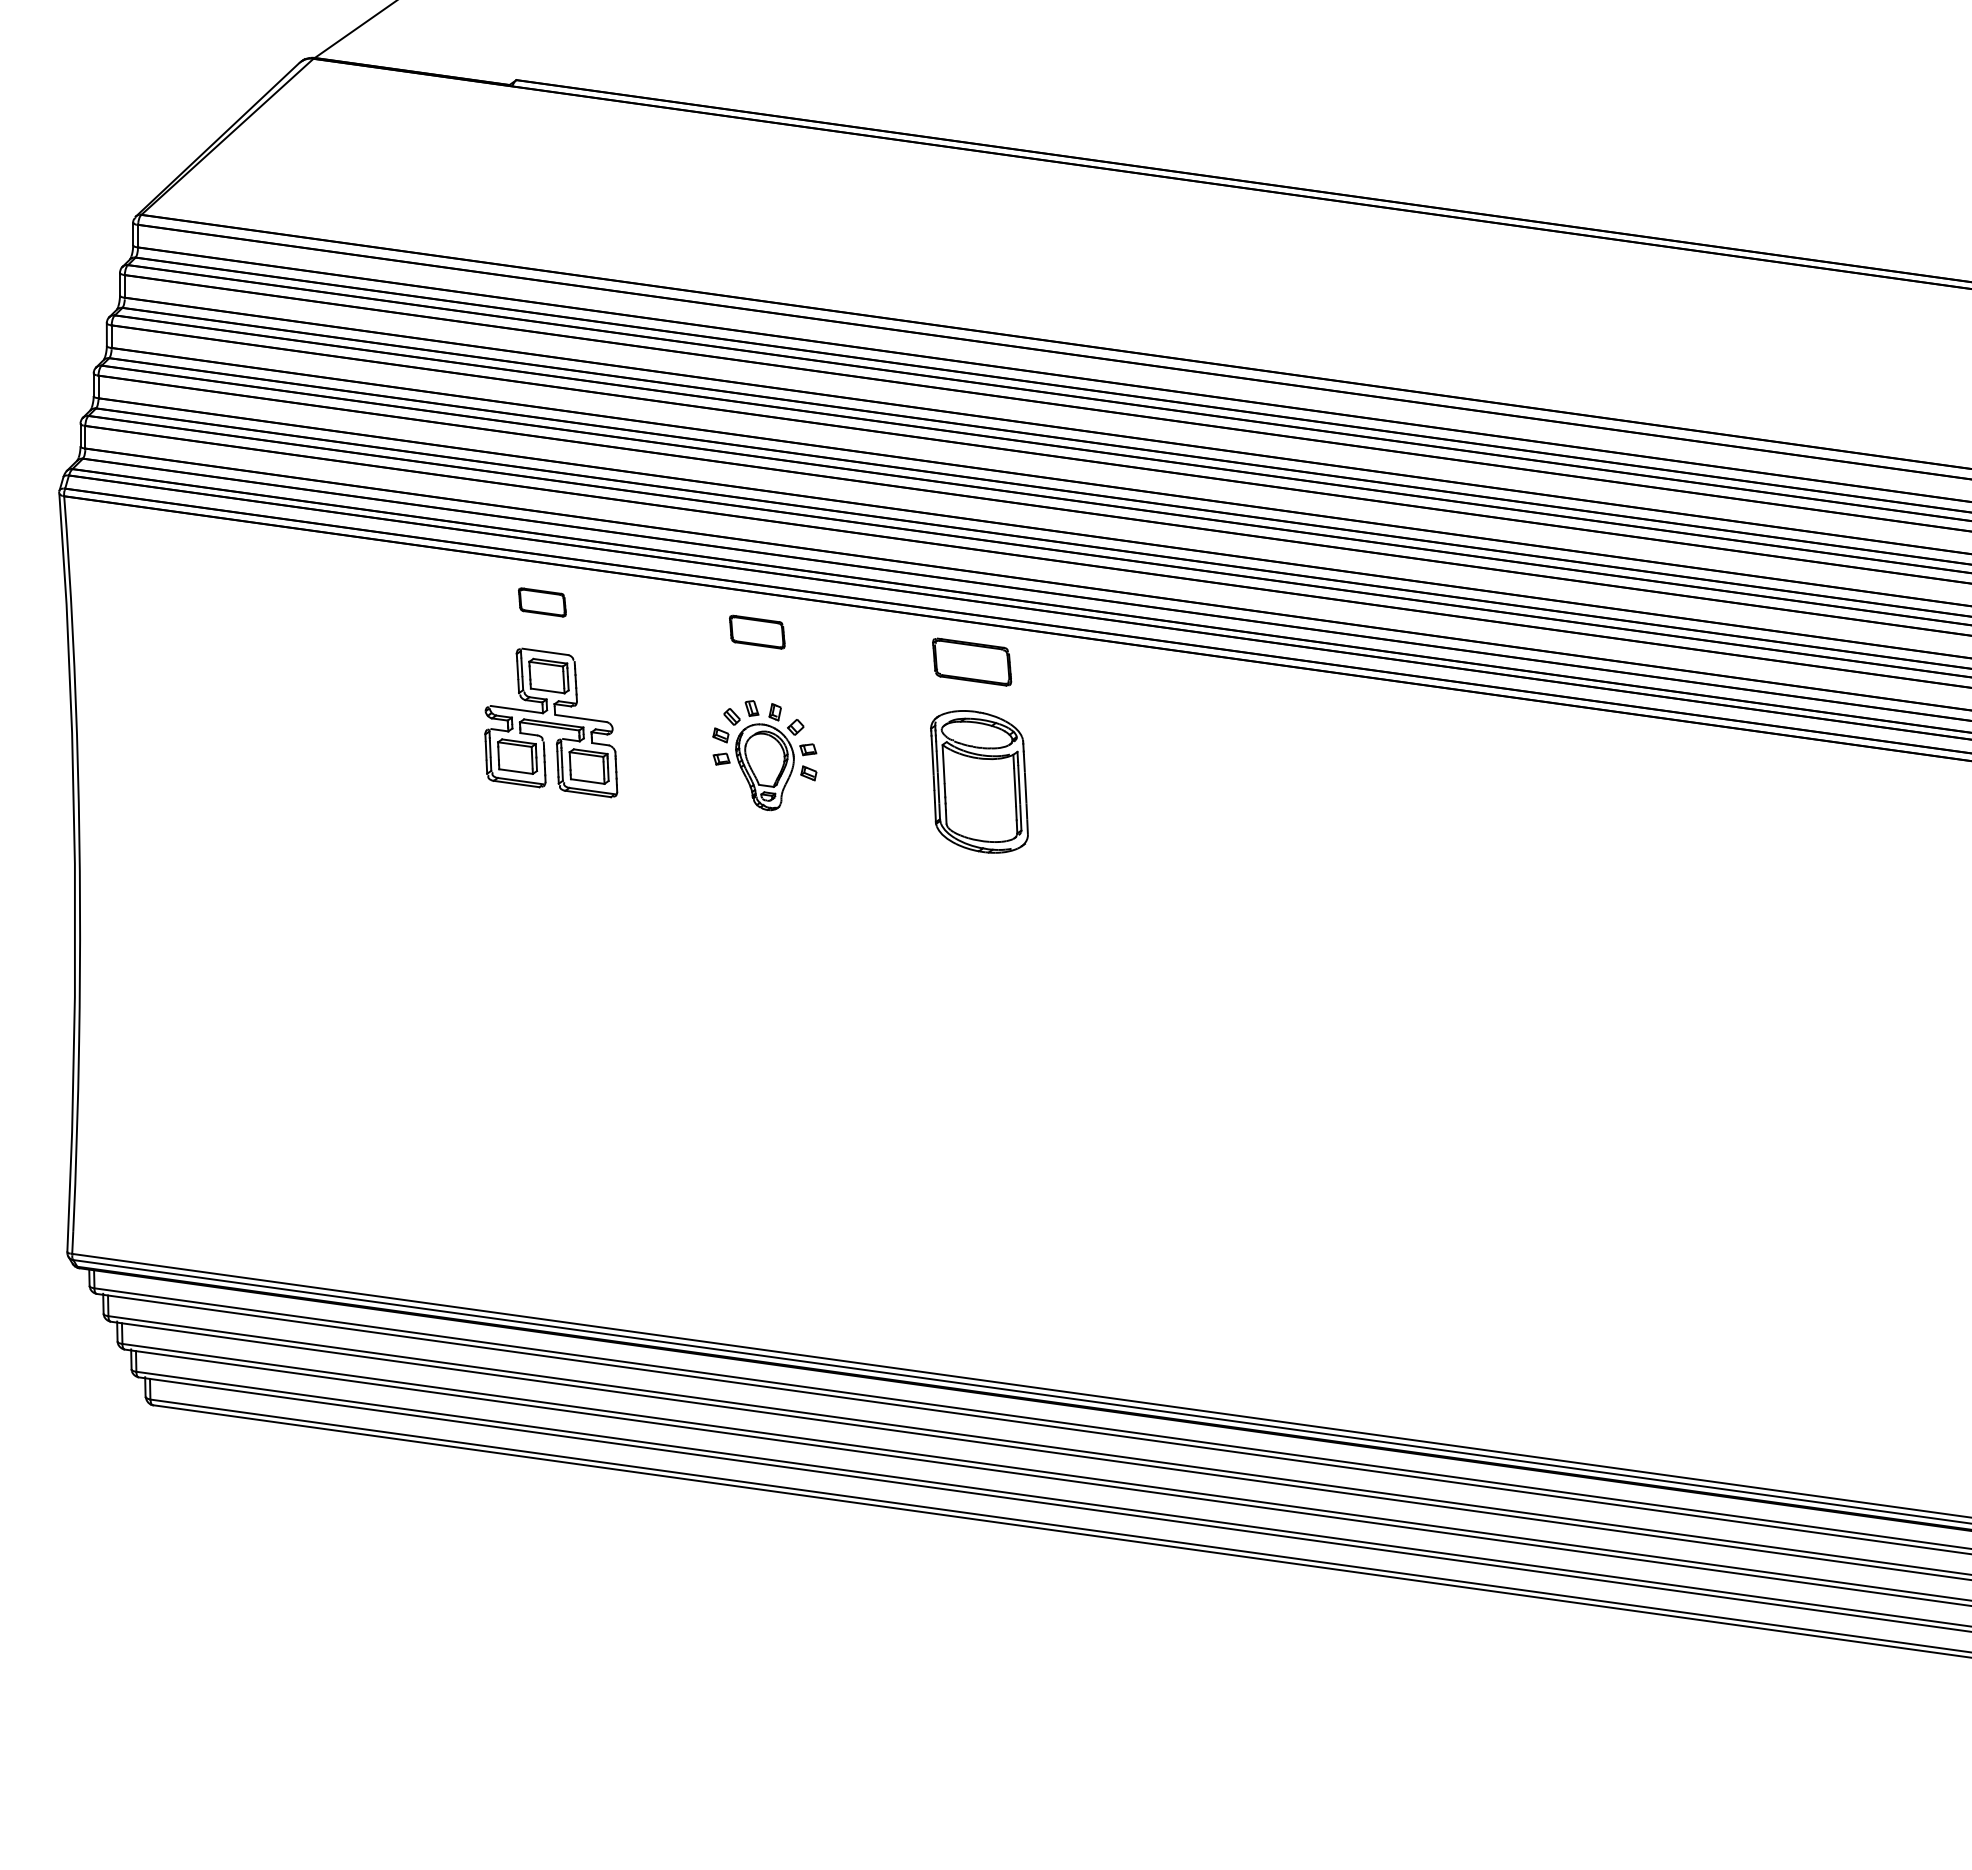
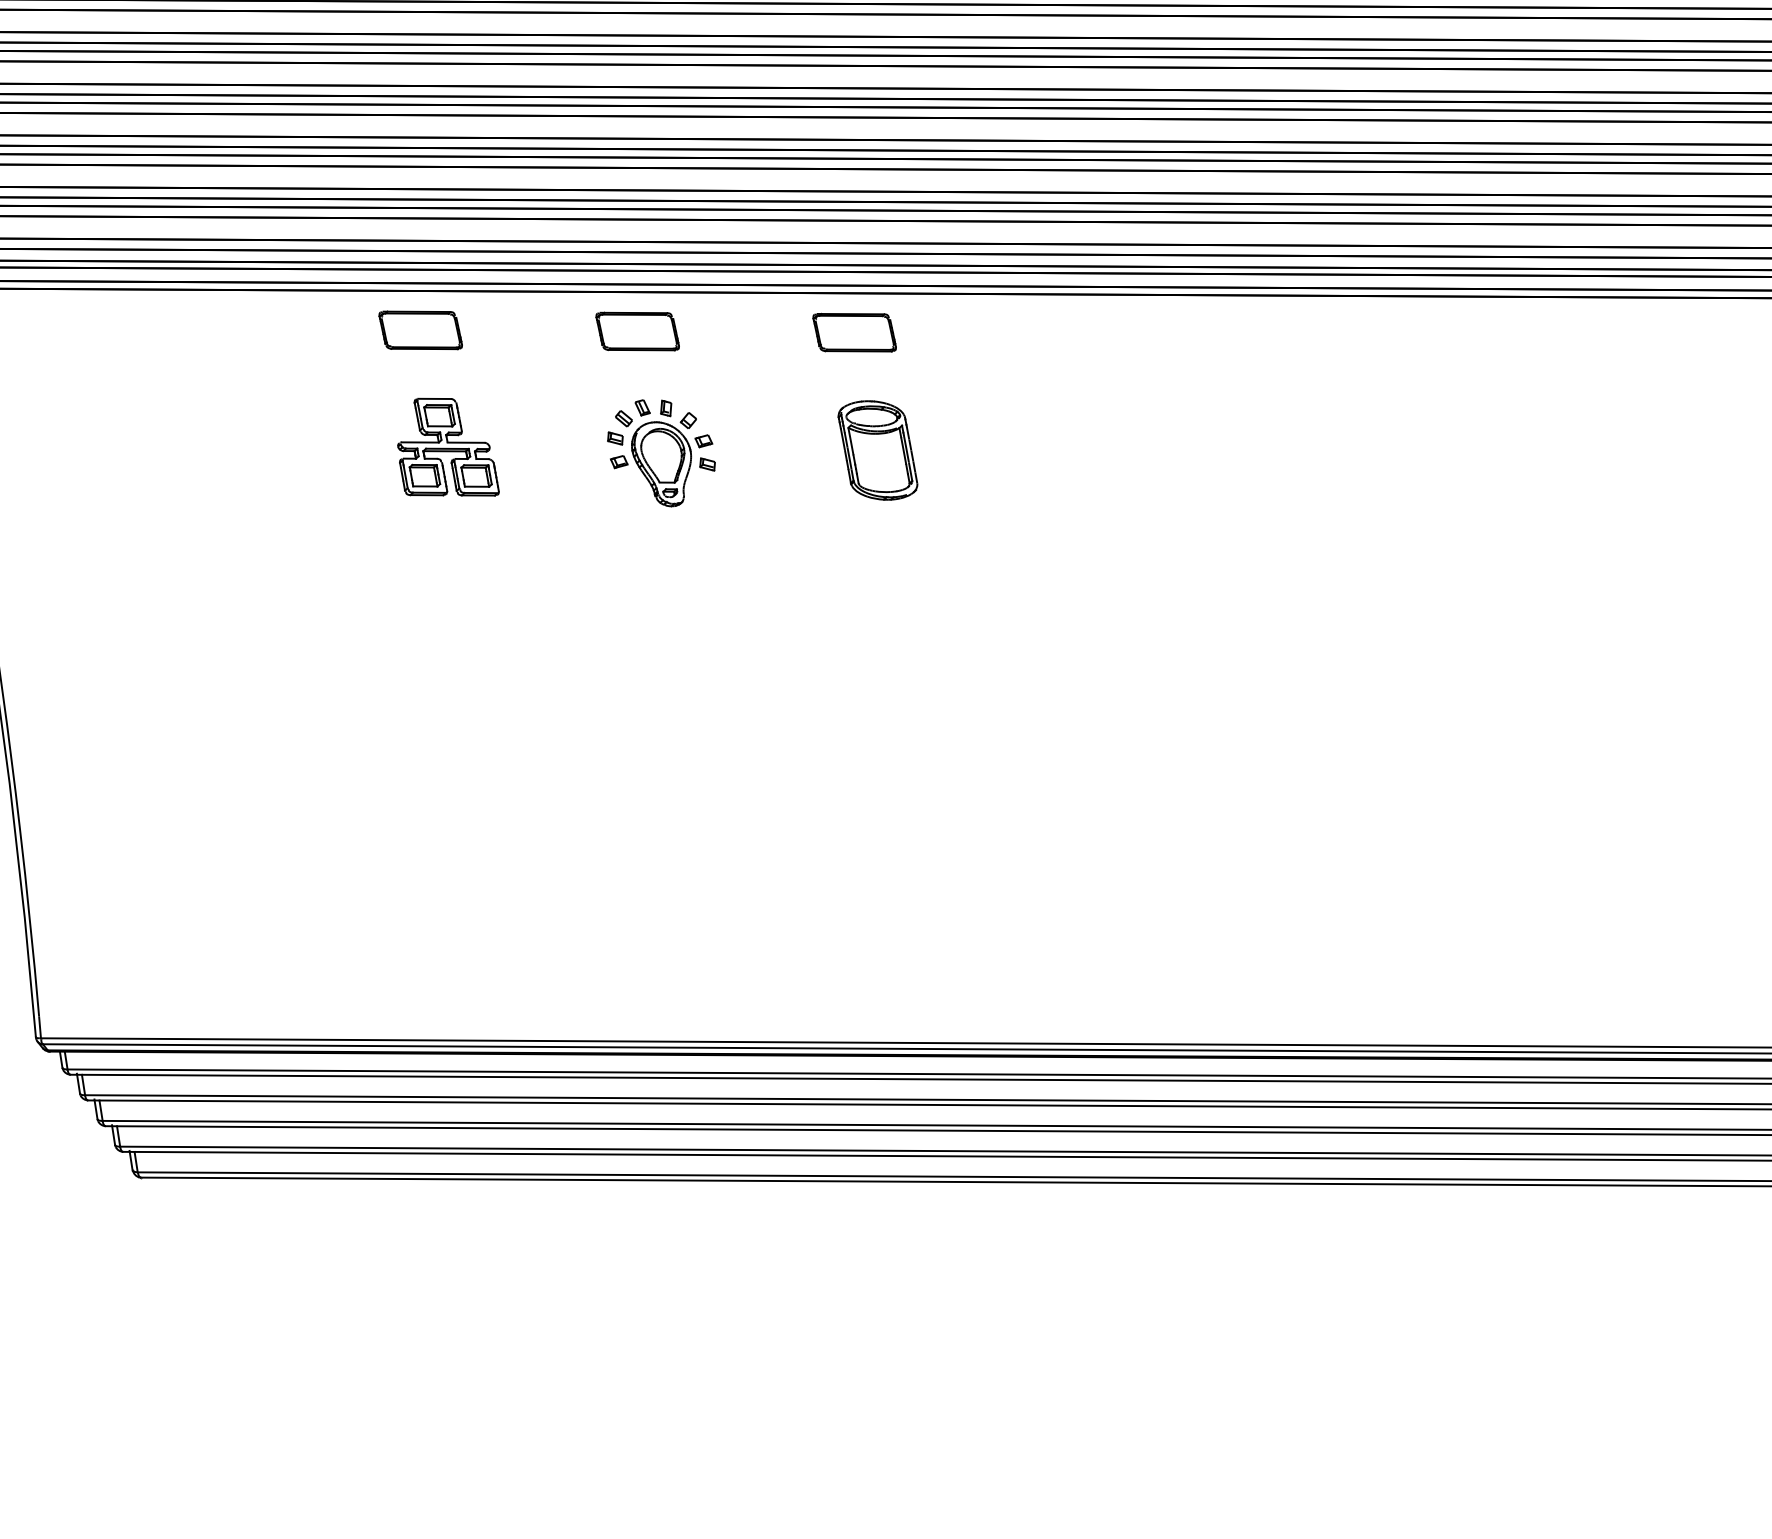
part: (542, 602) -> (420, 330), size x1.67
part: (757, 631) -> (637, 330), size x1.43
part: (551, 722) -> (445, 448), size x0.71
part: (979, 781) -> (877, 450), size x0.71

